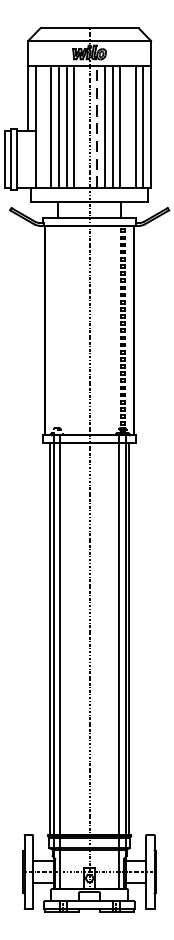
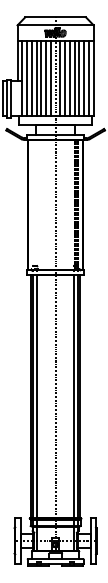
line: (44, 126) -> (27, 78), added
line: (81, 126) -> (50, 78), added
line: (97, 126) -> (60, 78), dashed -> solid
line: (128, 126) -> (79, 78), added

